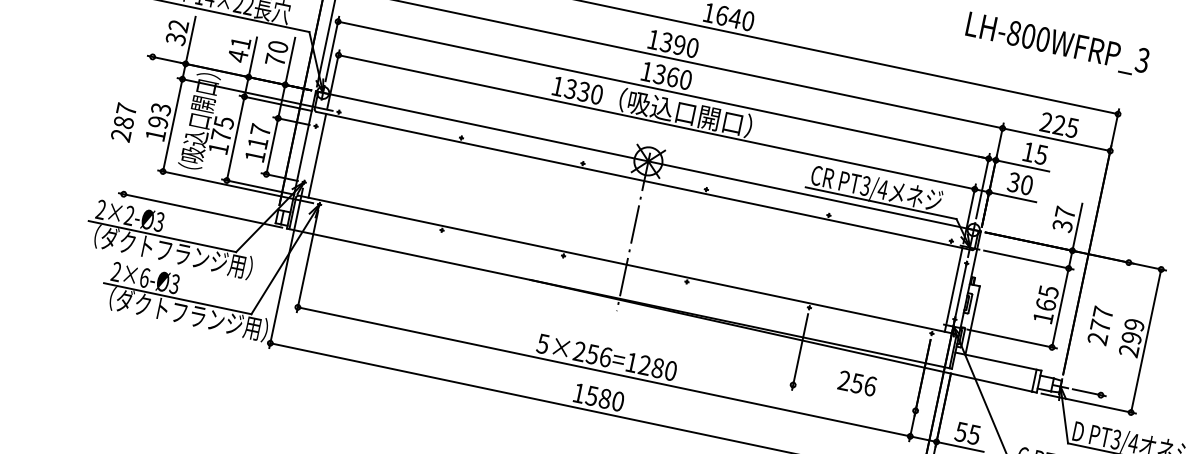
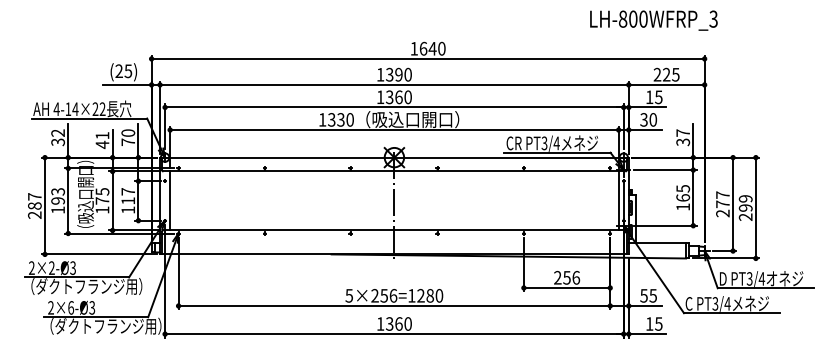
line: (137, 124) -> (44, 205), added
line: (1115, 329) -> (733, 204), added
text: (598, 396) -> (394, 323), 1580 -> 1360
line: (853, 397) -> (566, 287), added

